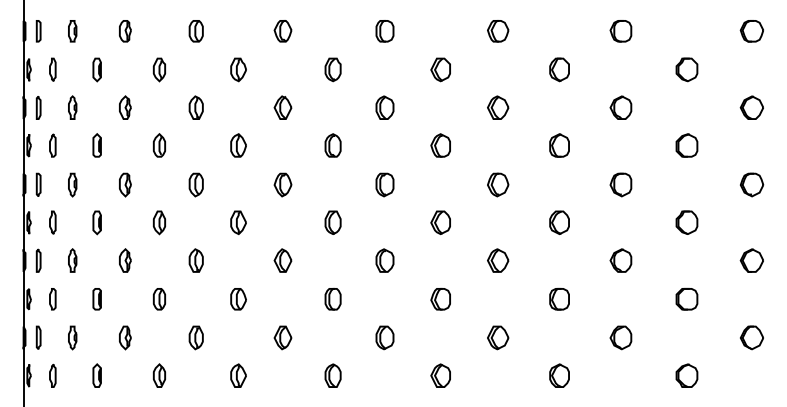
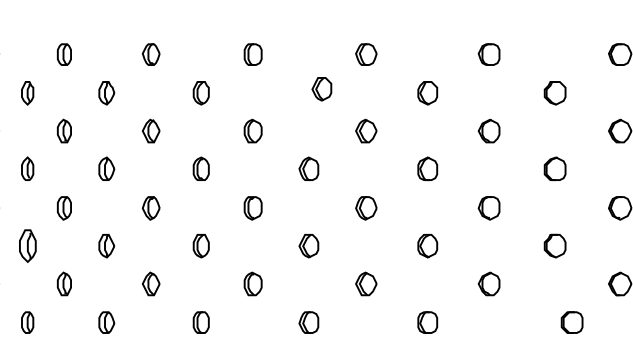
part: (440, 69) -> (321, 88), moved
part: (158, 222) -> (26, 245), size x1.4
part: (686, 299) -> (571, 322), moved

